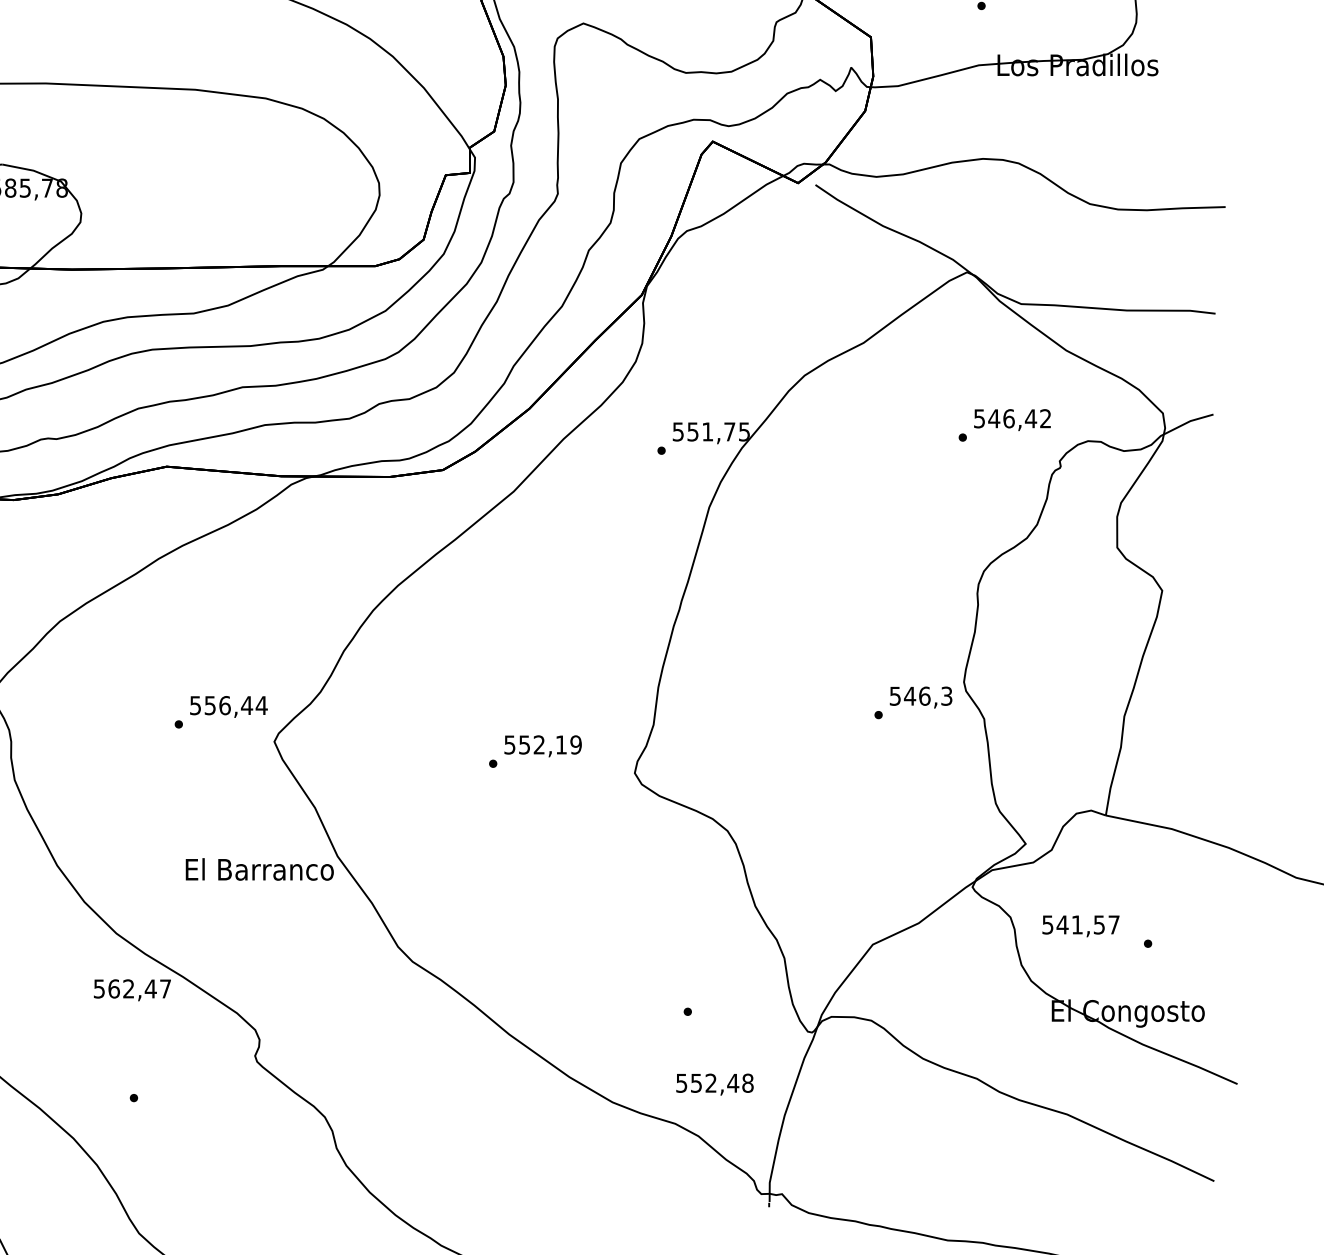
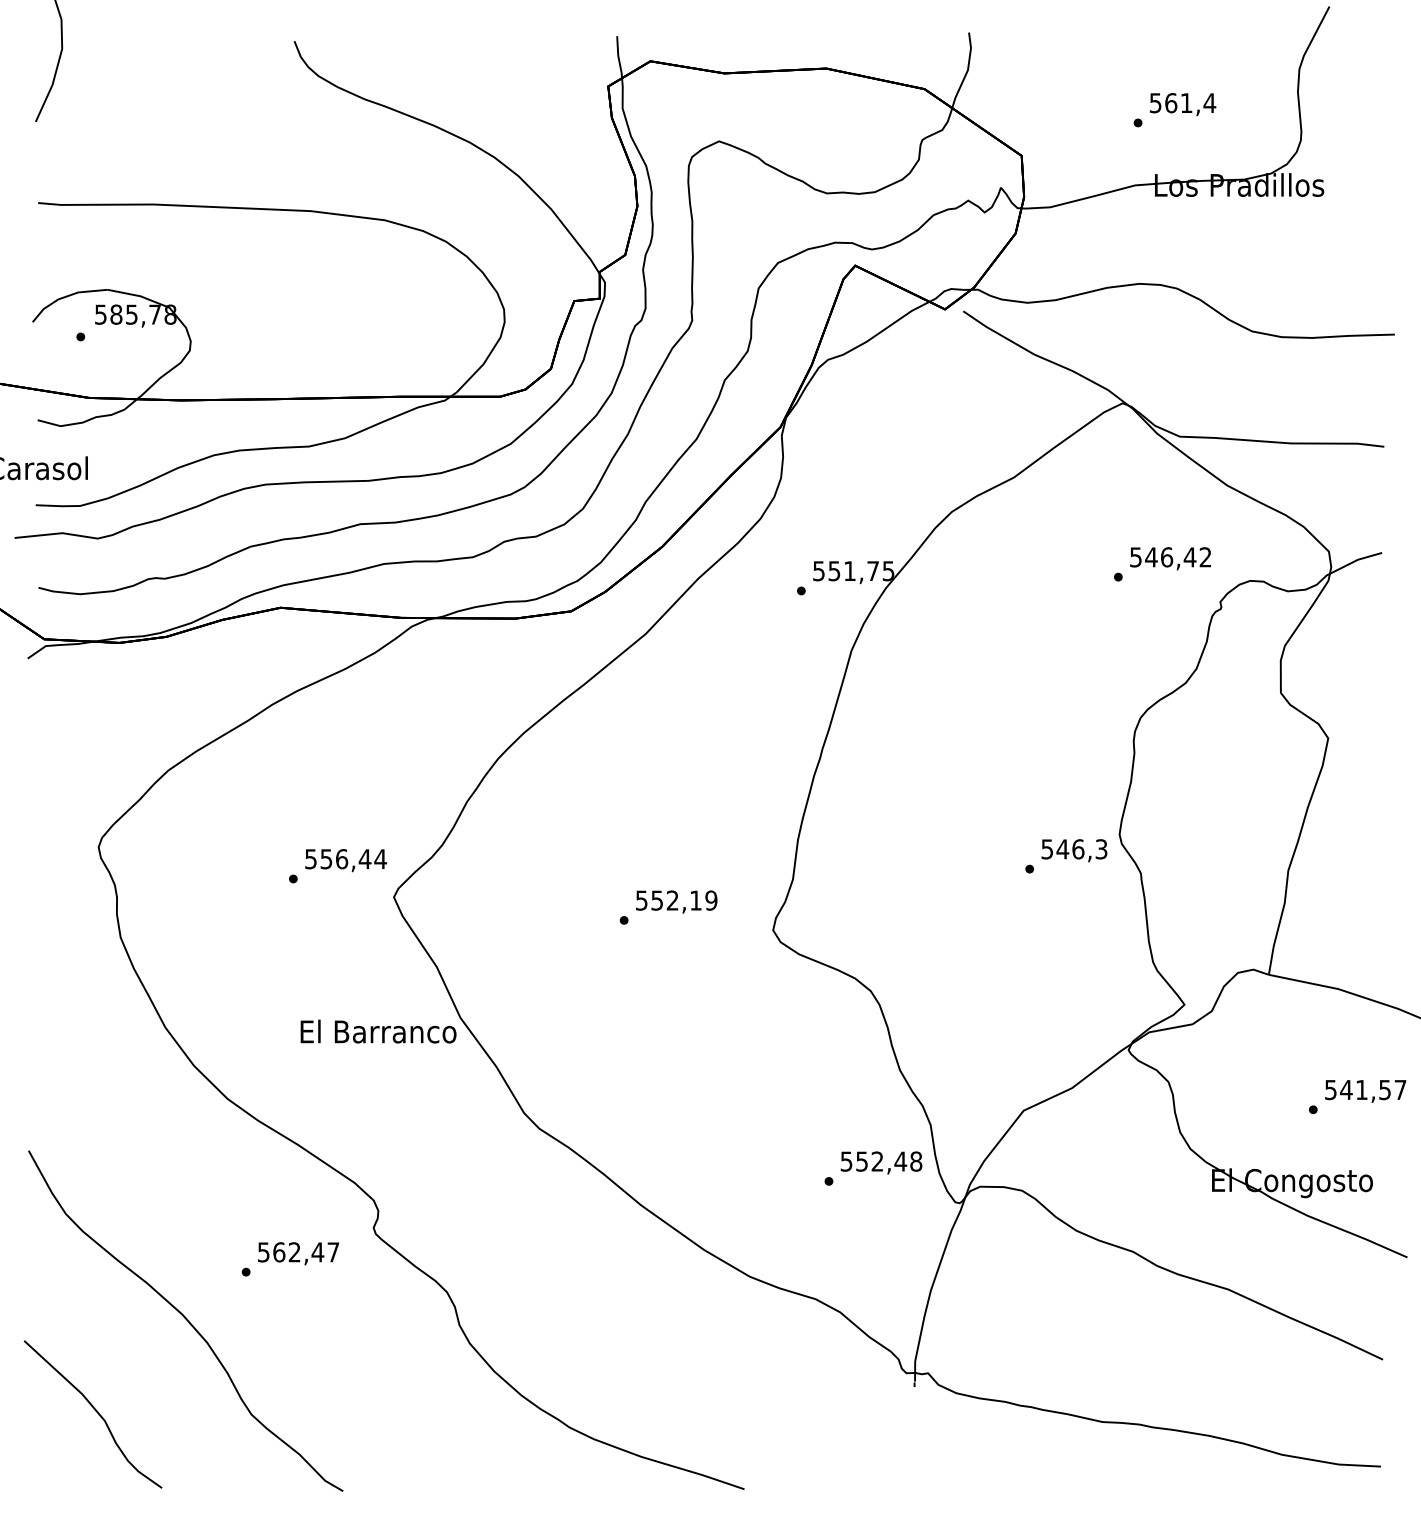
text: (1080, 926) -> (1365, 1091), moved
text: (132, 990) -> (298, 1253), moved
text: (714, 1084) -> (881, 1162), moved

